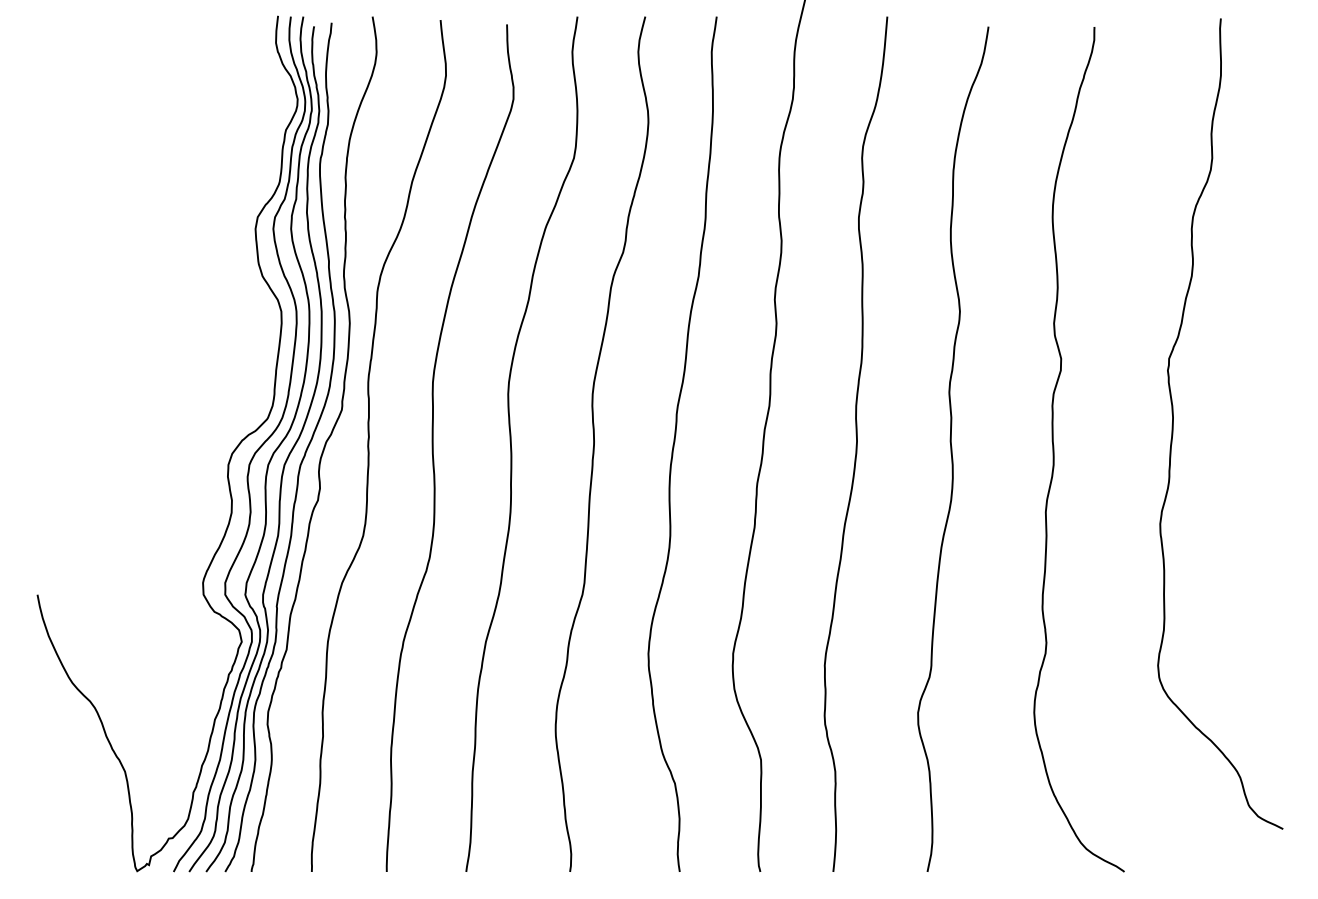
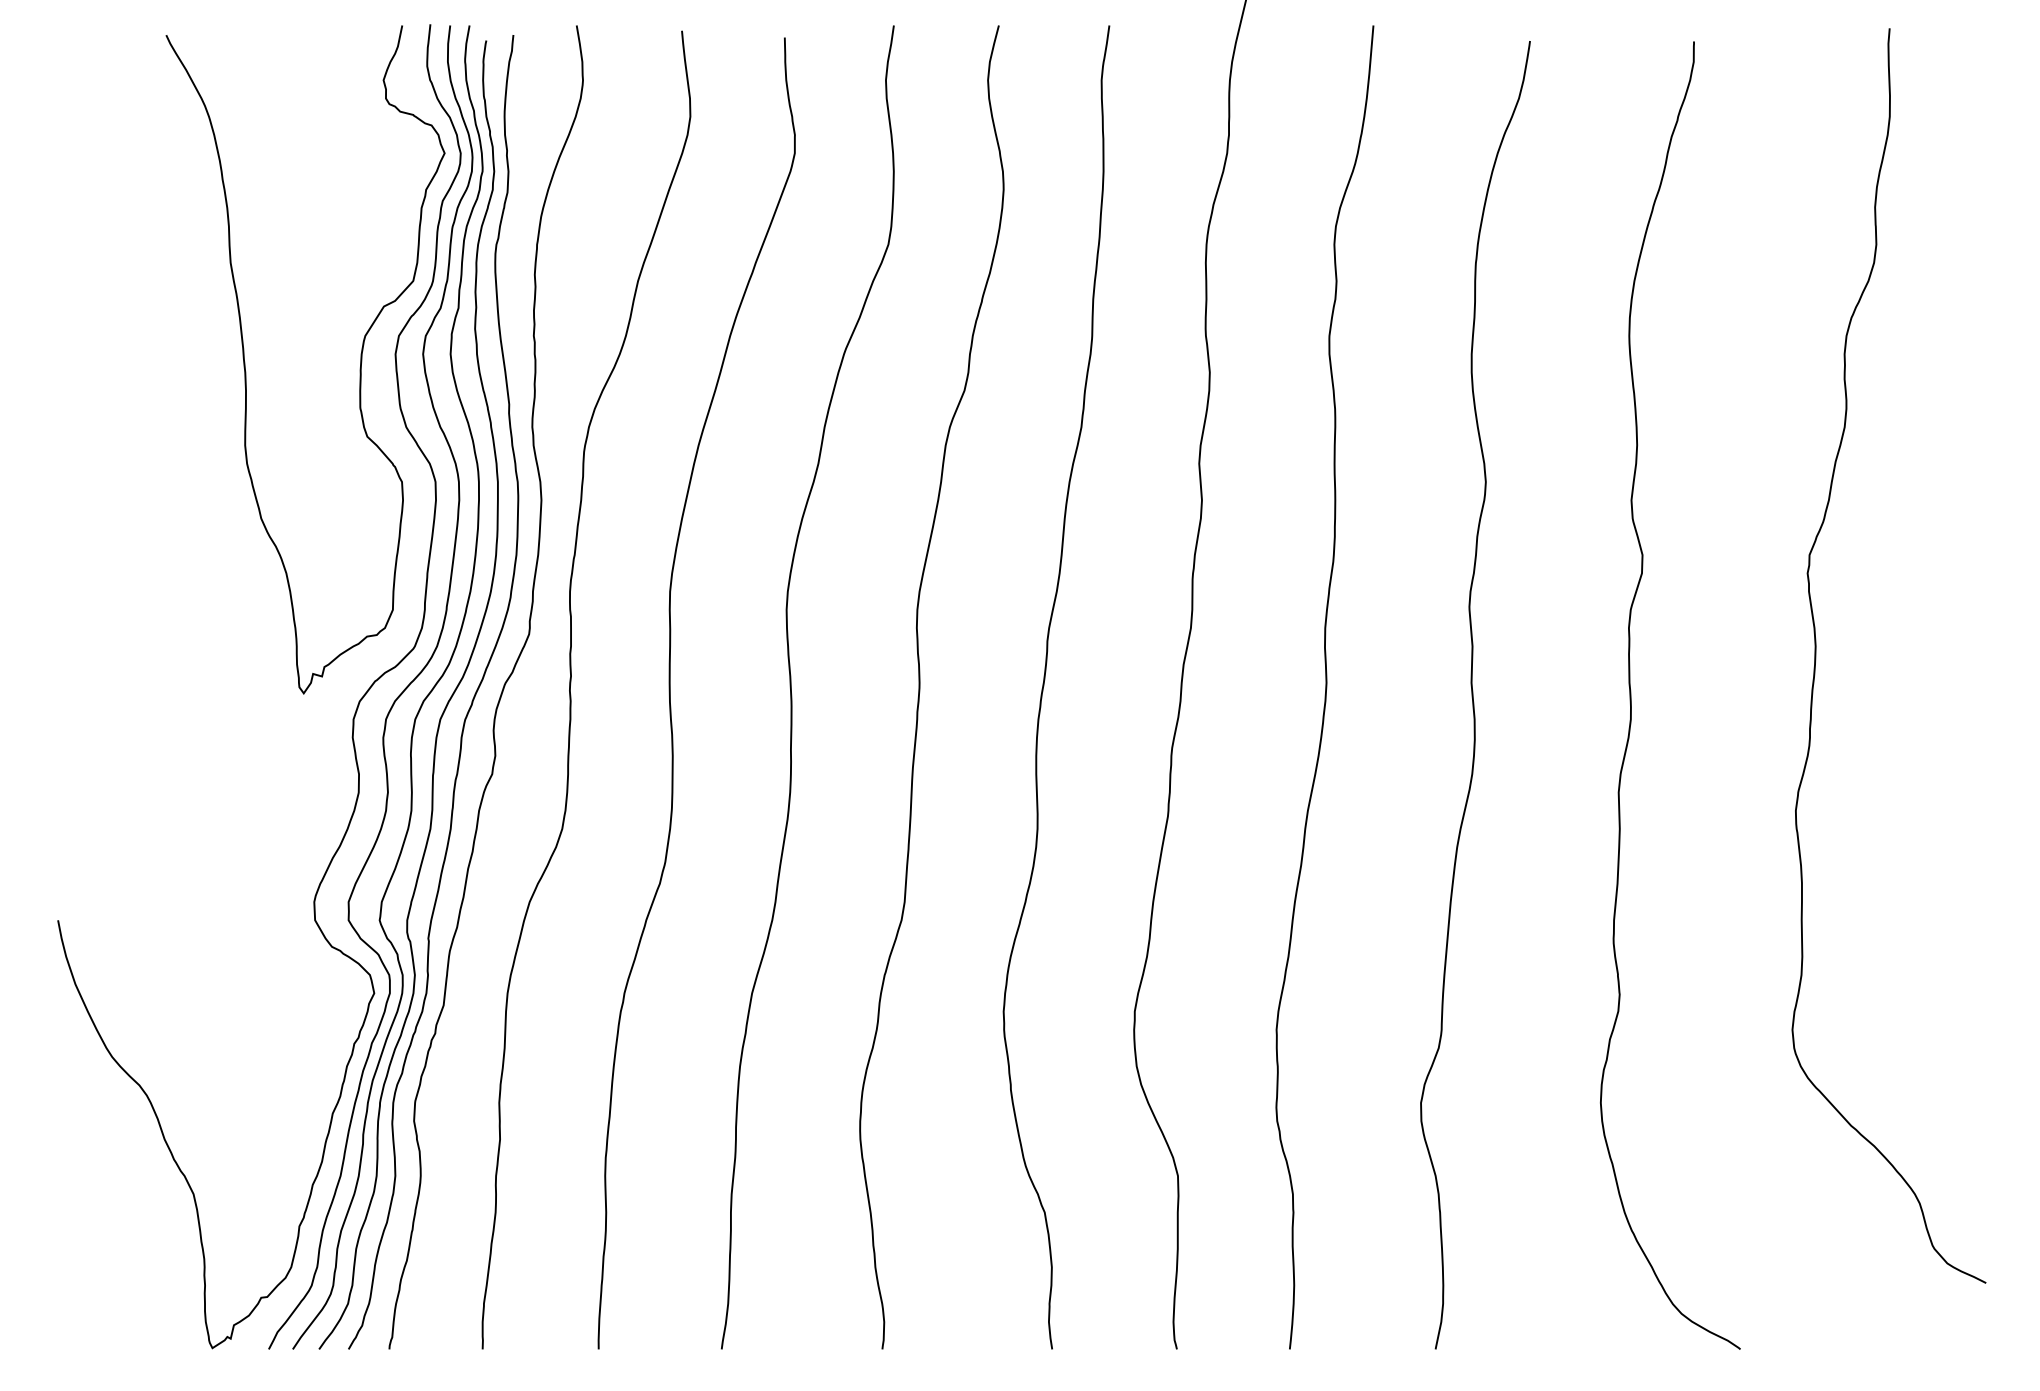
curve: (232, 232) -> (359, 359), added

